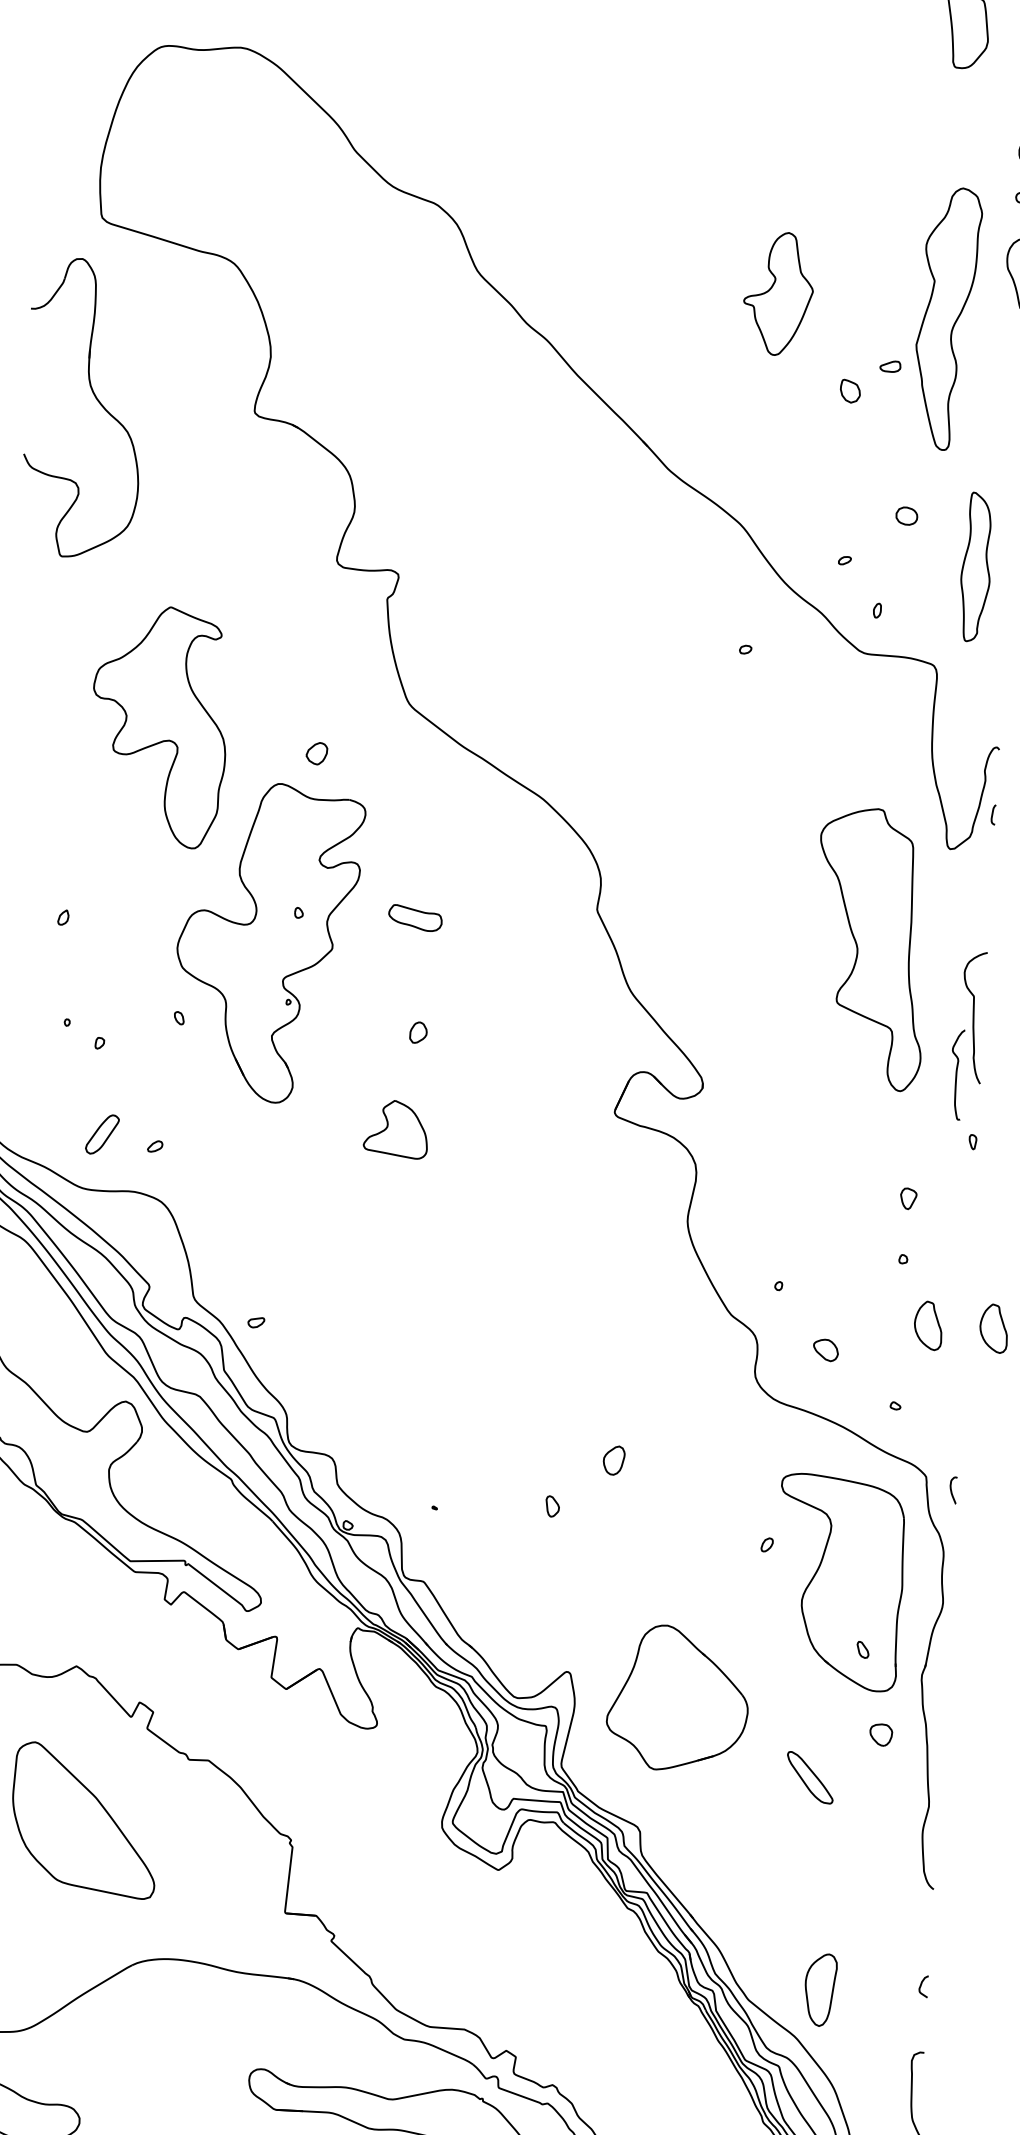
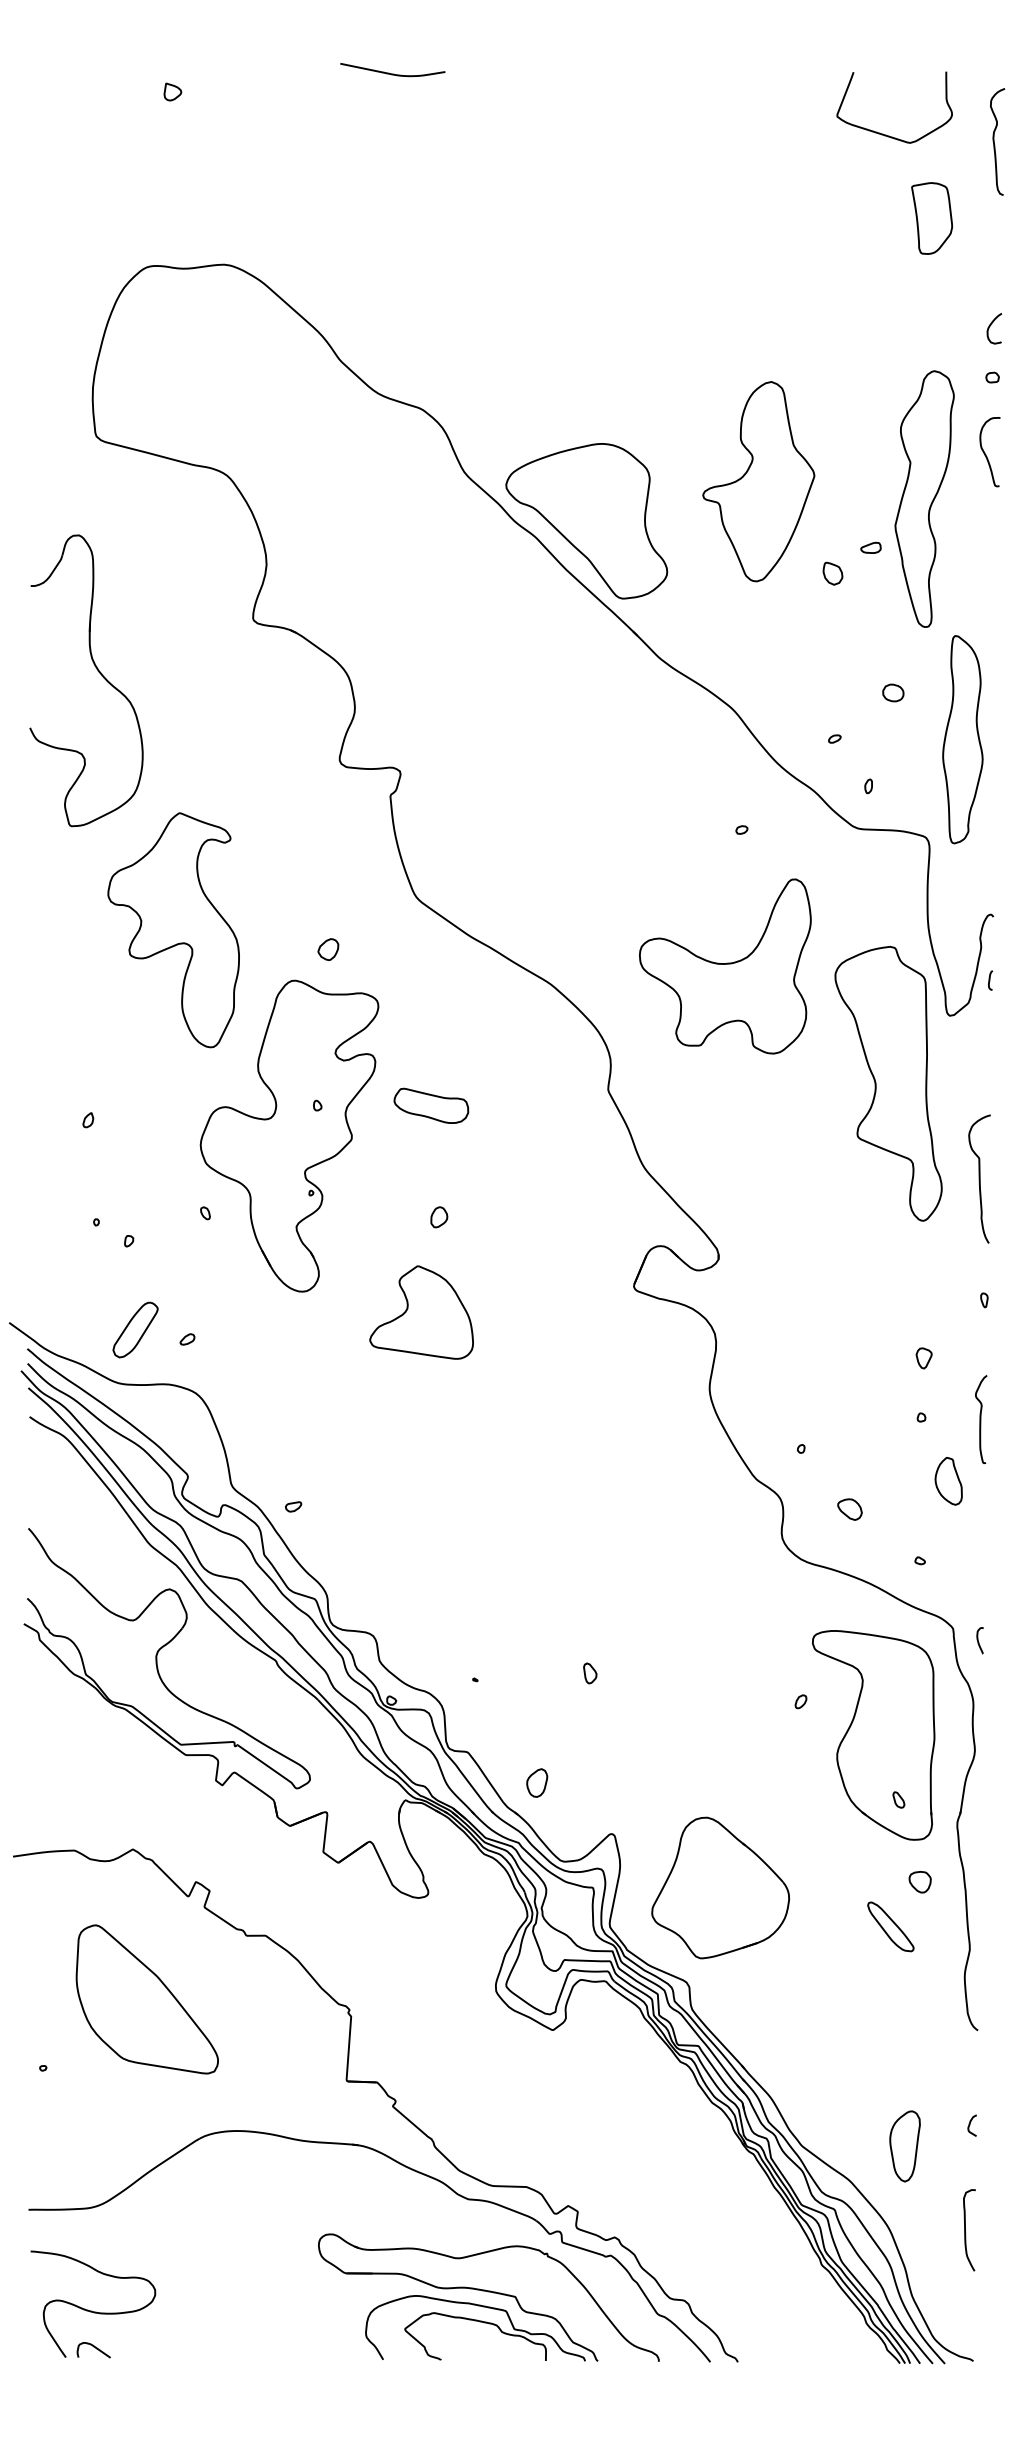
part: (778, 293) -> (758, 481), size x1.67
part: (600, 326) -> (586, 521), added
part: (96, 400) -> (98, 672), moved
part: (975, 566) -> (962, 739), size x1.43
part: (722, 788) -> (725, 966), added
part: (415, 917) -> (431, 1105), size x1.43
part: (870, 949) -> (888, 1083), moved
curve: (957, 1074) -> (981, 1419), moved
part: (396, 1129) -> (421, 1312), size x1.67
part: (102, 1134) -> (135, 1329), size x1.43
part: (993, 1328) -> (1012, 1481), removed
part: (614, 1460) -> (537, 1782), moved
part: (677, 1697) -> (720, 1887), moved
part: (809, 1777) -> (890, 1926), moved
part: (820, 1990) -> (904, 2146), moved

